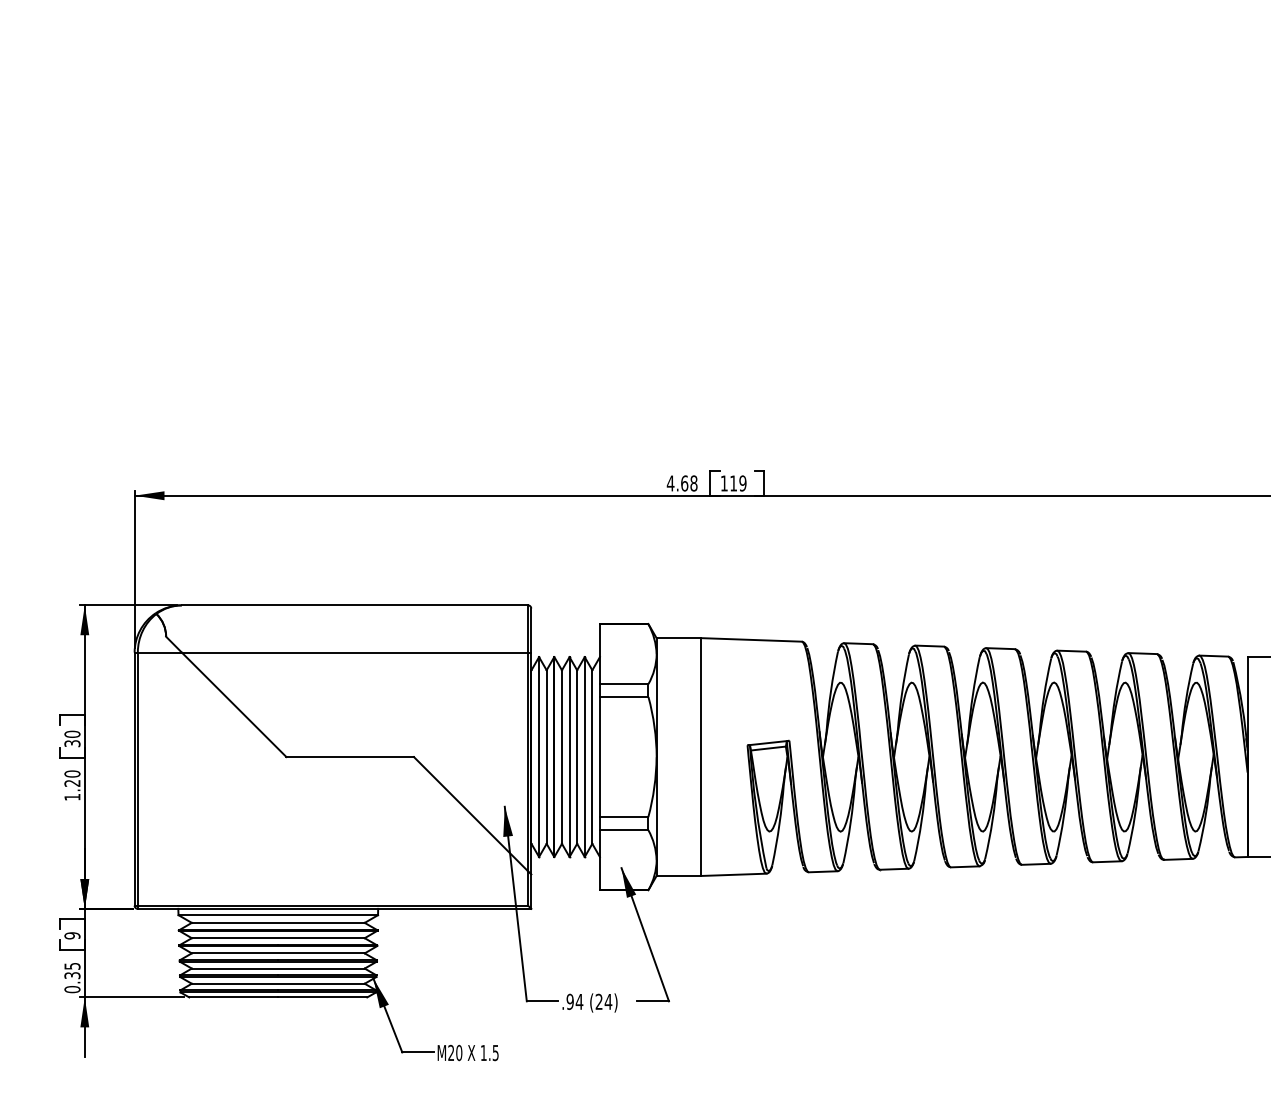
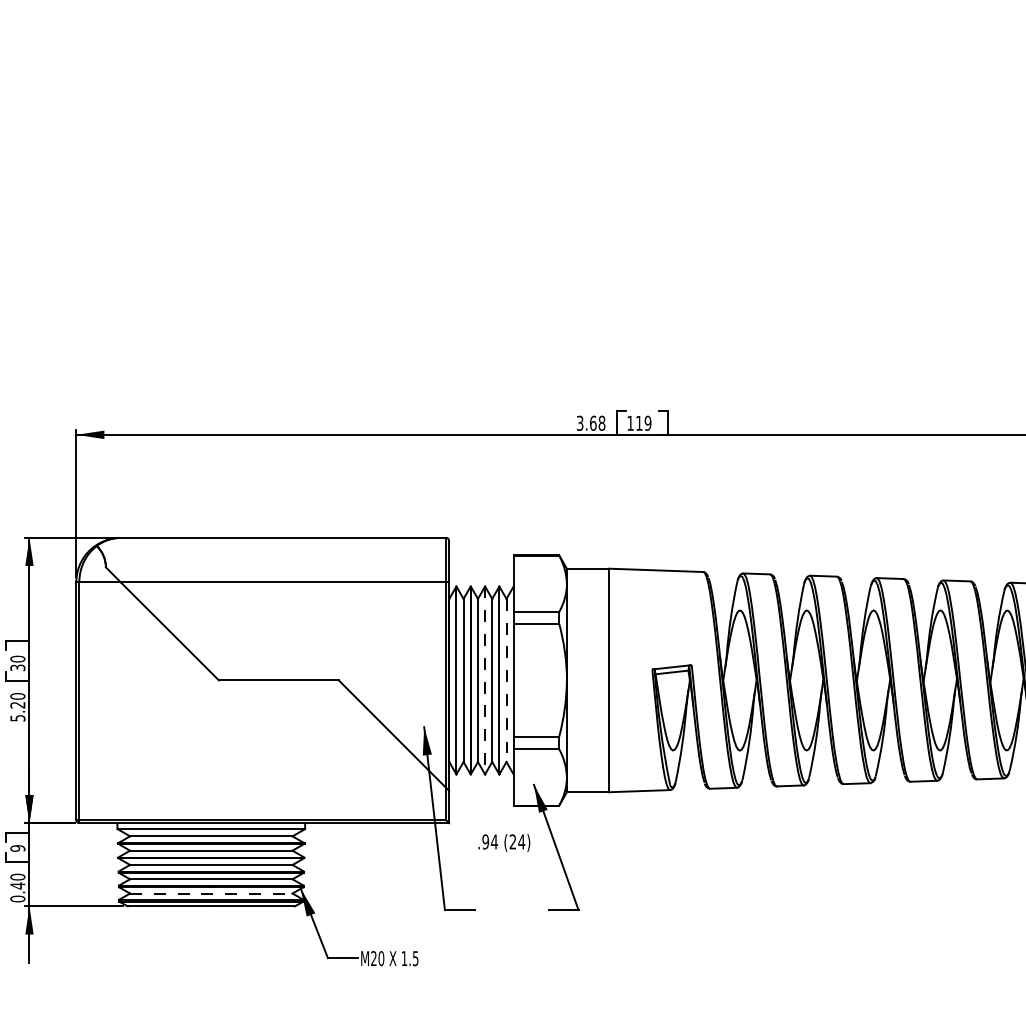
text: (670, 483) -> (579, 423), 4.68 -> 3.68
line: (569, 757) -> (485, 680), solid -> dashed
line: (592, 757) -> (506, 680), solid -> dashed
text: (72, 797) -> (17, 718), 1.20 -> 5.20
text: (72, 970) -> (17, 881), 0.35 -> 0.40
line: (278, 983) -> (211, 893), solid -> dashed
text: (589, 1002) -> (503, 842), moved

